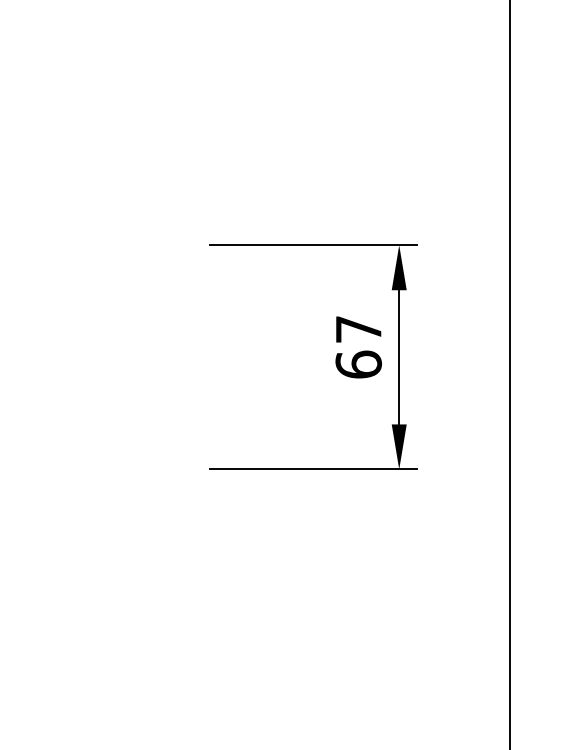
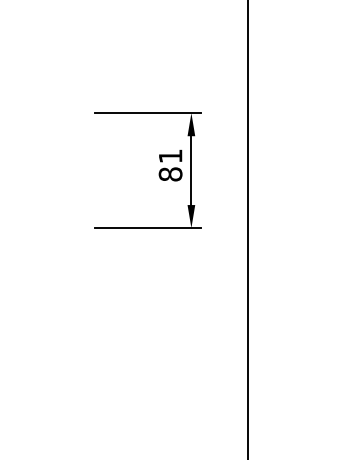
text: (358, 347) -> (170, 165), 67 -> 81

